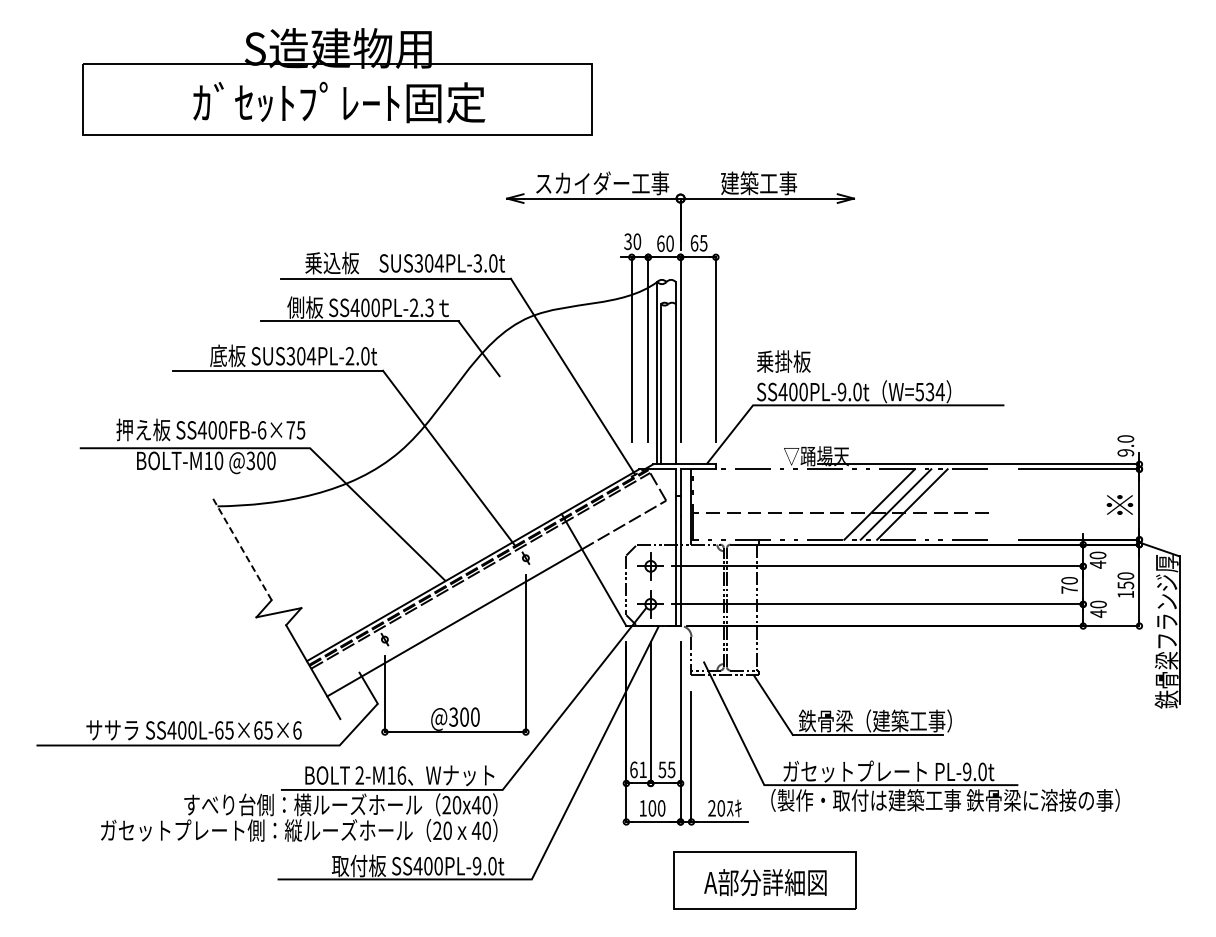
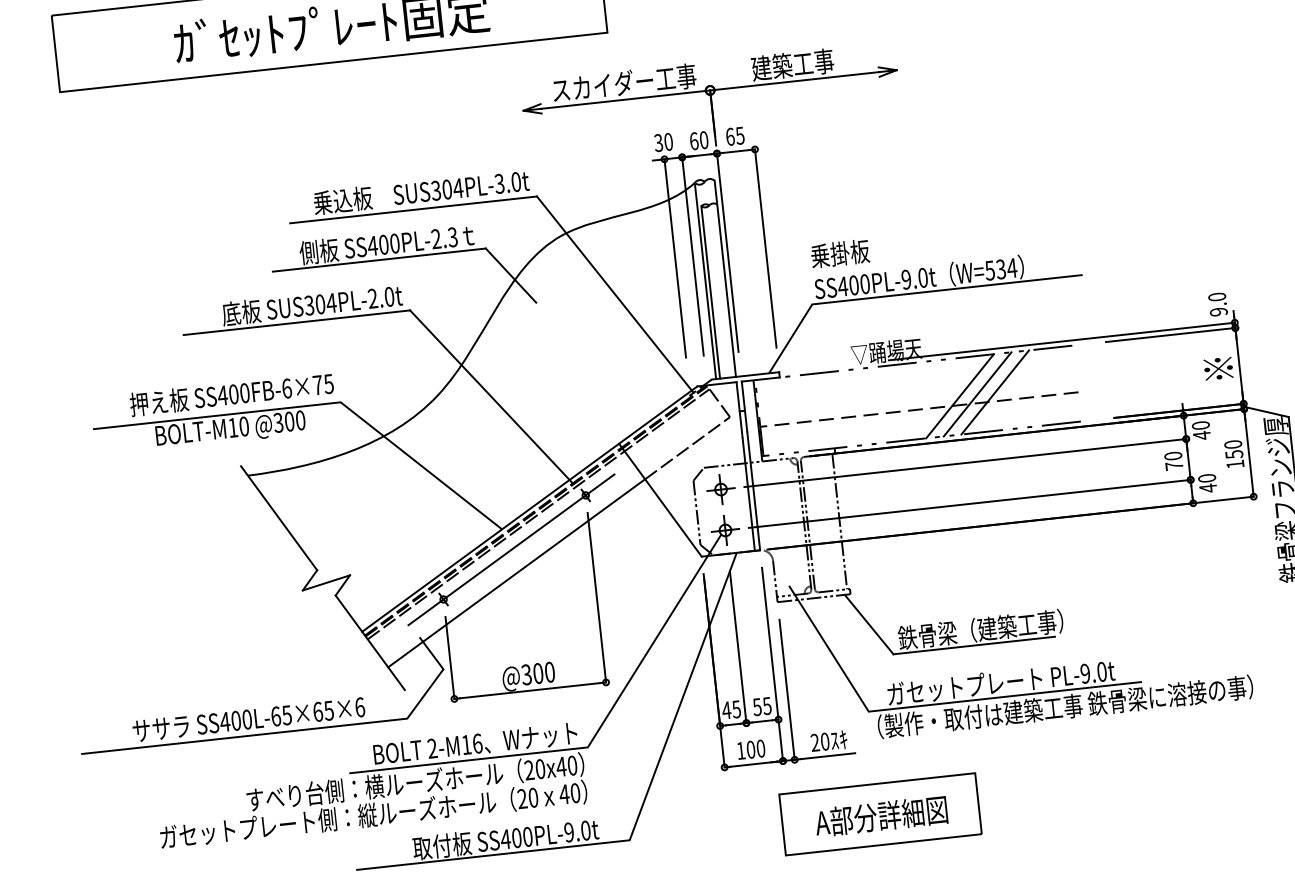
line: (241, 548) -> (278, 518), dashed -> solid
line: (452, 600) -> (511, 549), added
text: (637, 769) -> (730, 709), 61 -> 45

